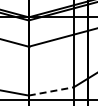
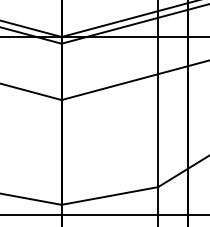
line: (51, 91) -> (110, 196), dashed -> solid

